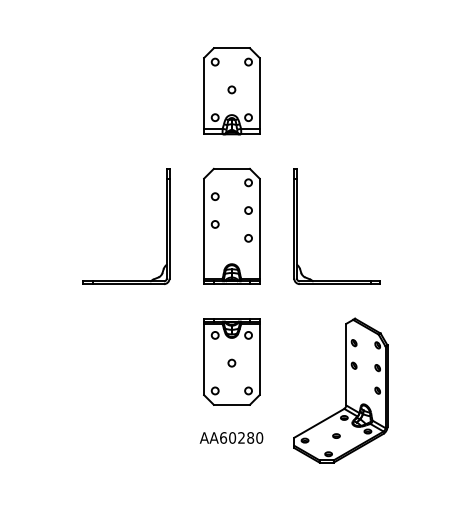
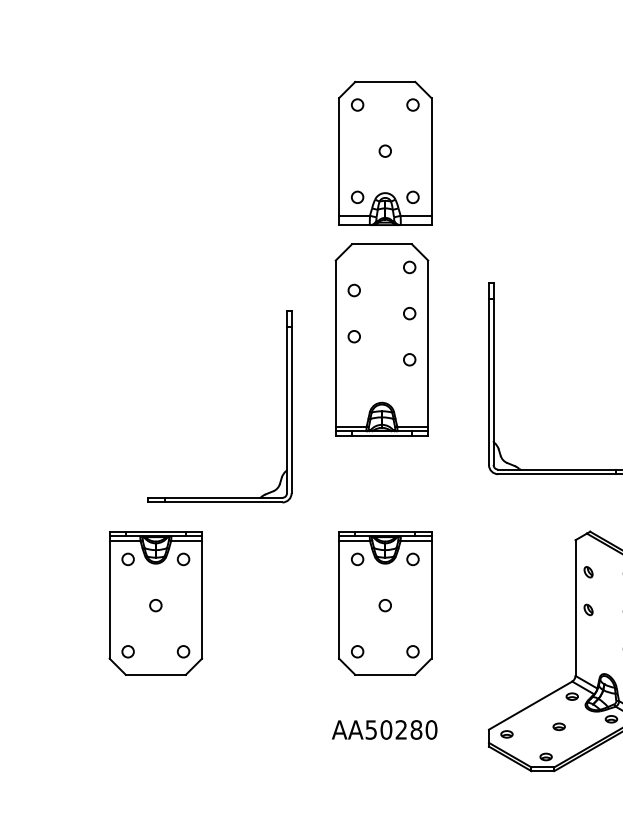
part: (231, 225) -> (381, 338), moved
part: (166, 226) -> (286, 406), moved
part: (93, 361) -> (155, 602), added
text: (223, 437) -> (371, 729), AA60280 -> AA50280

